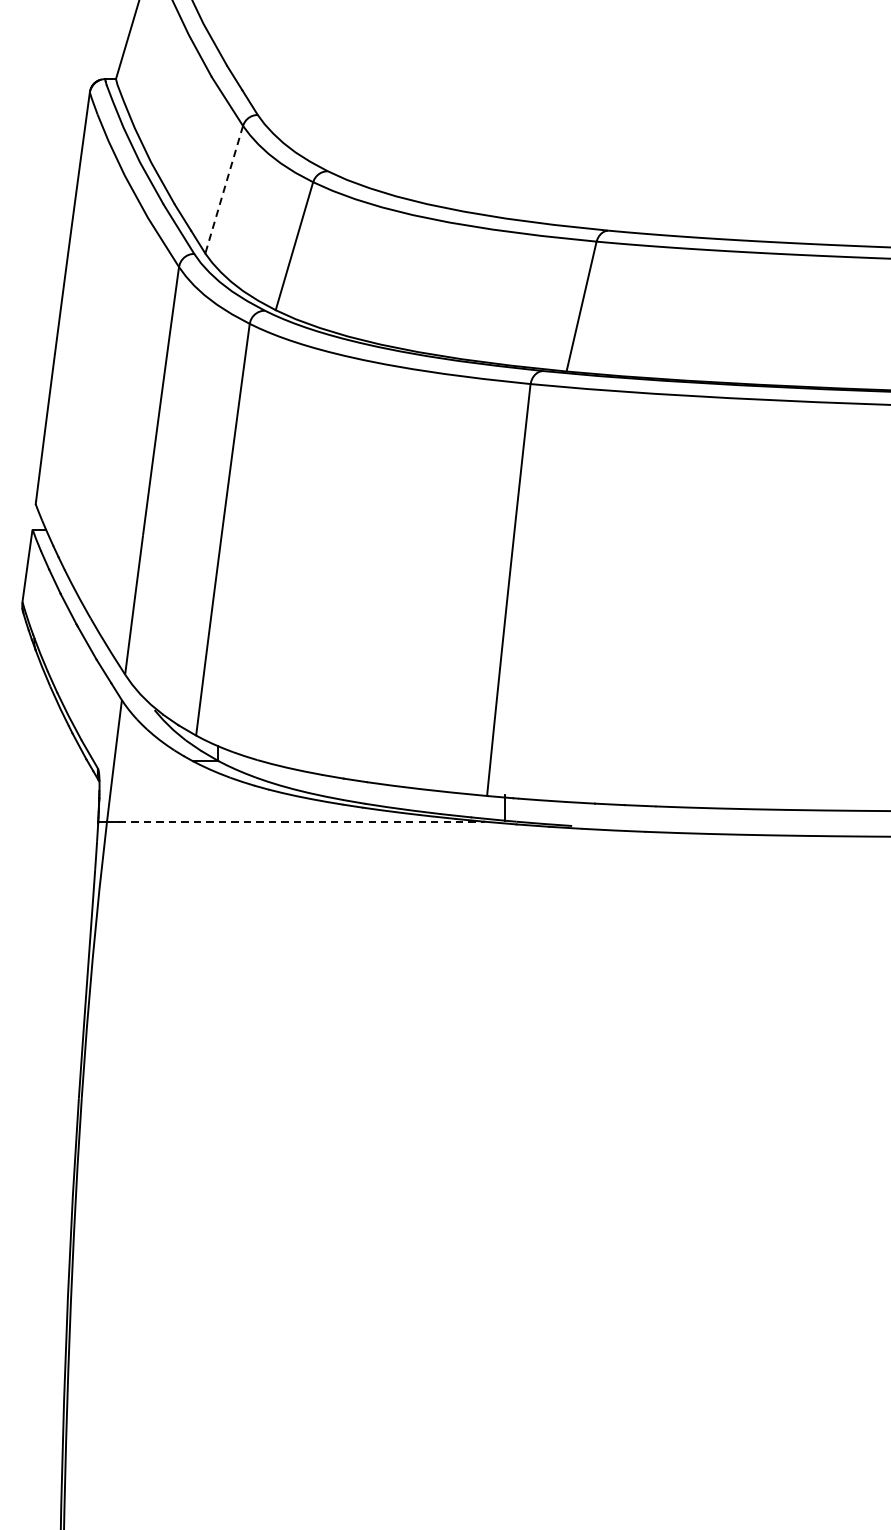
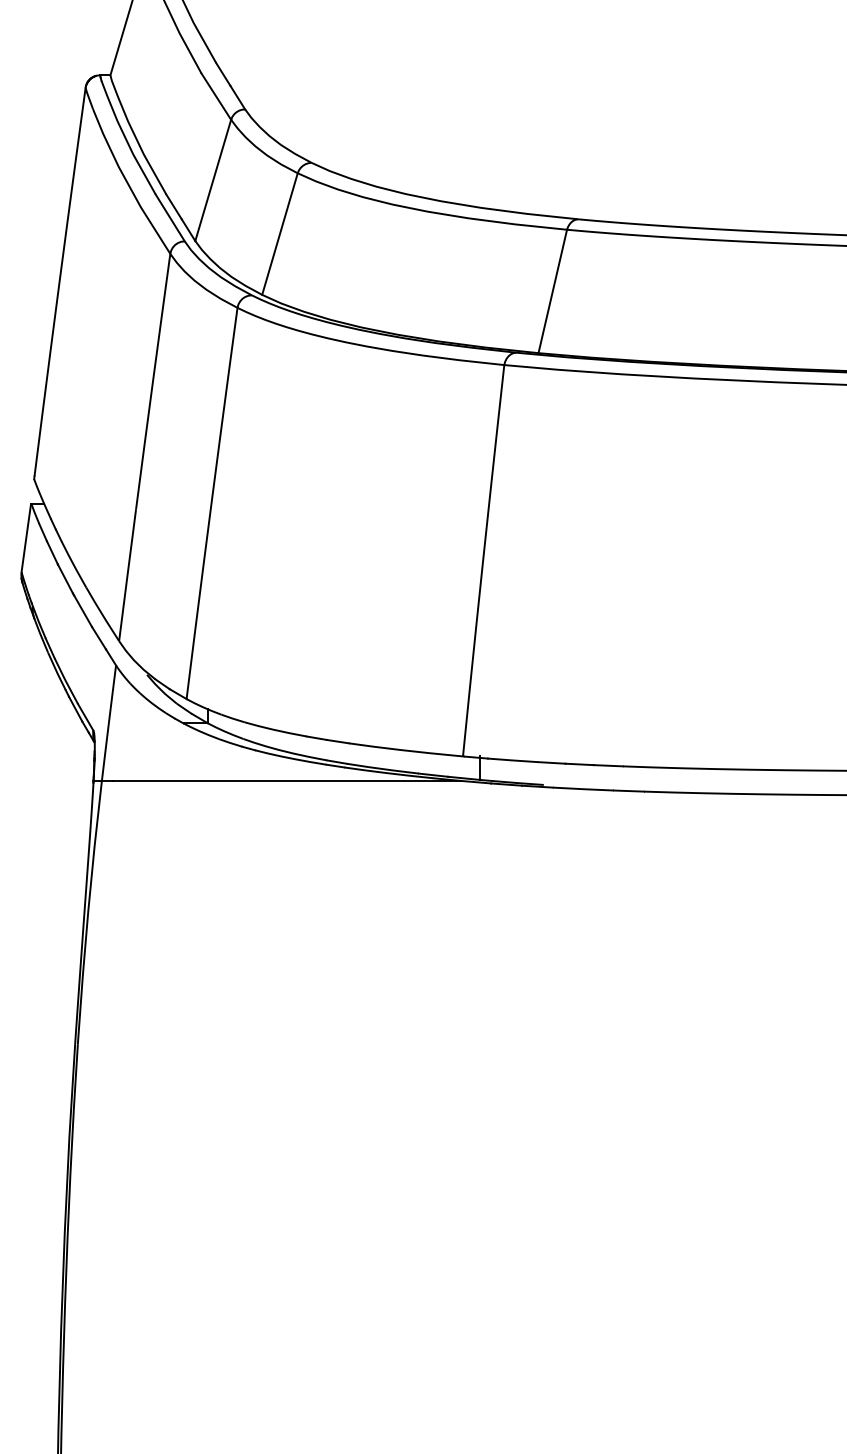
line: (224, 189) -> (213, 180), dashed -> solid
line: (301, 821) -> (286, 780), dashed -> solid

